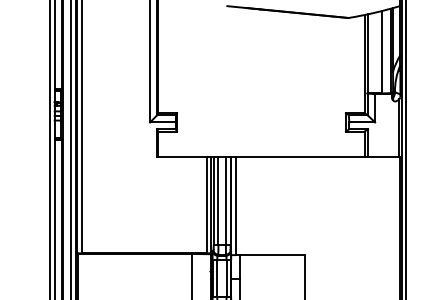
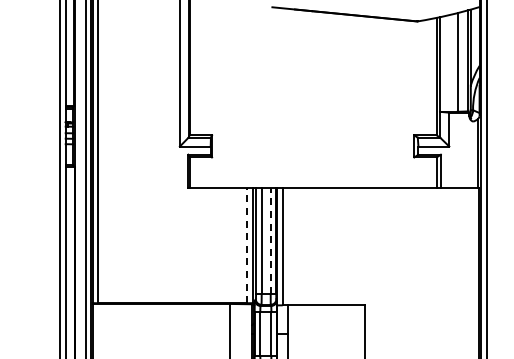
line: (225, 200) -> (270, 240), solid -> dashed
line: (206, 205) -> (247, 245), solid -> dashed

